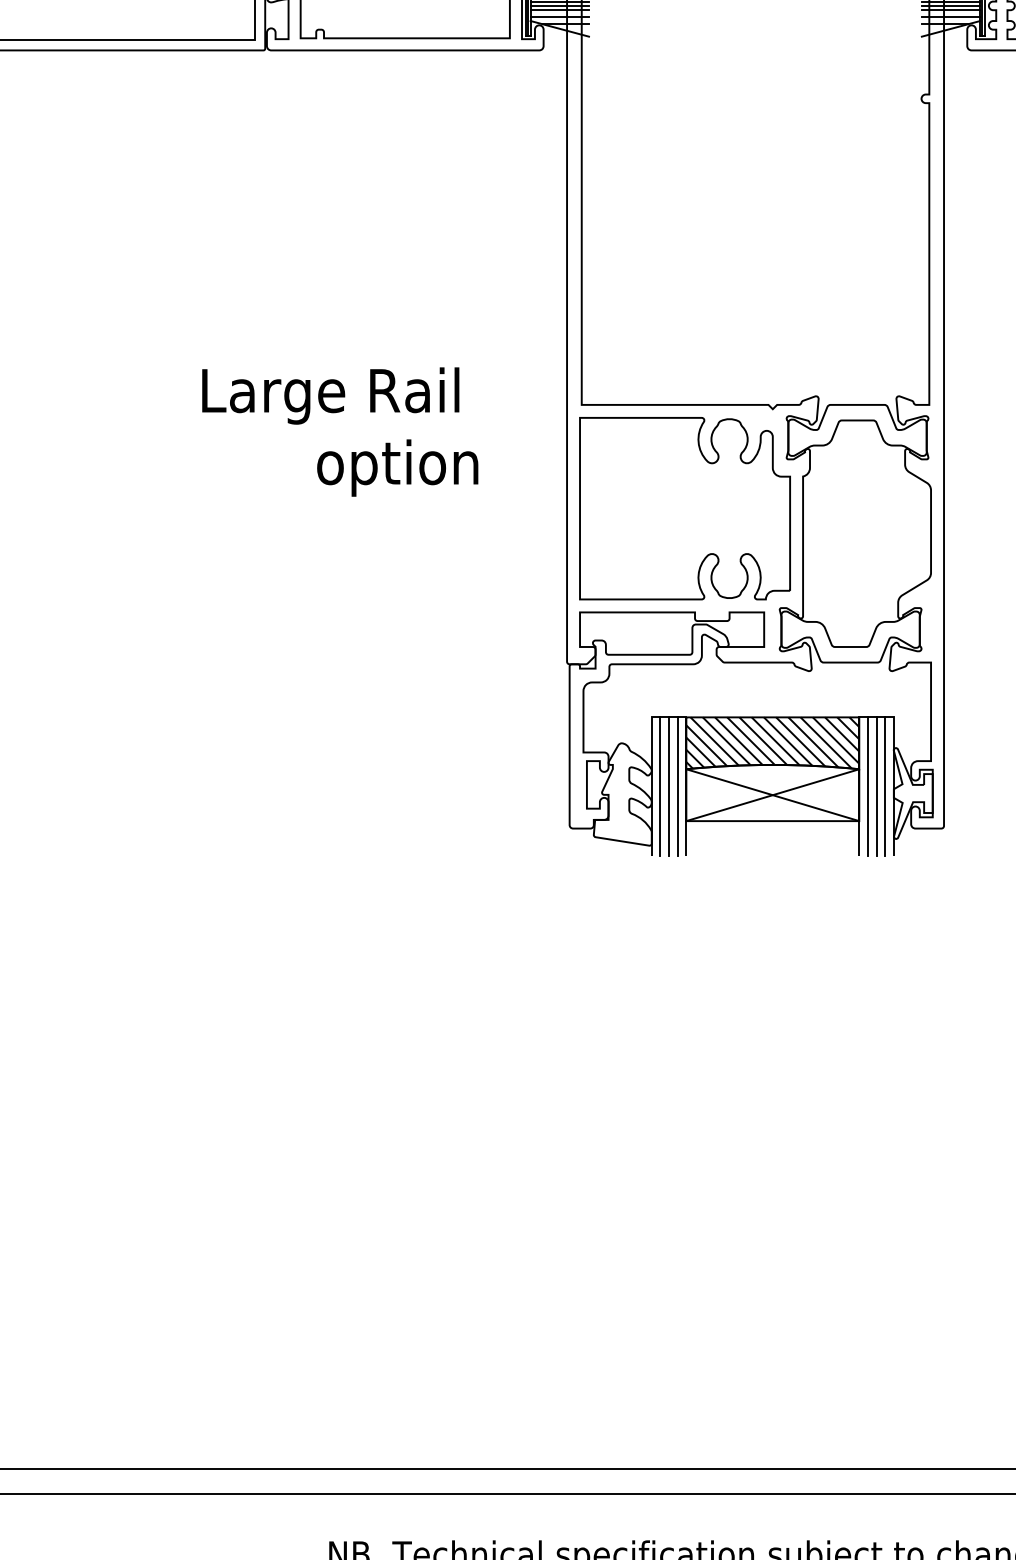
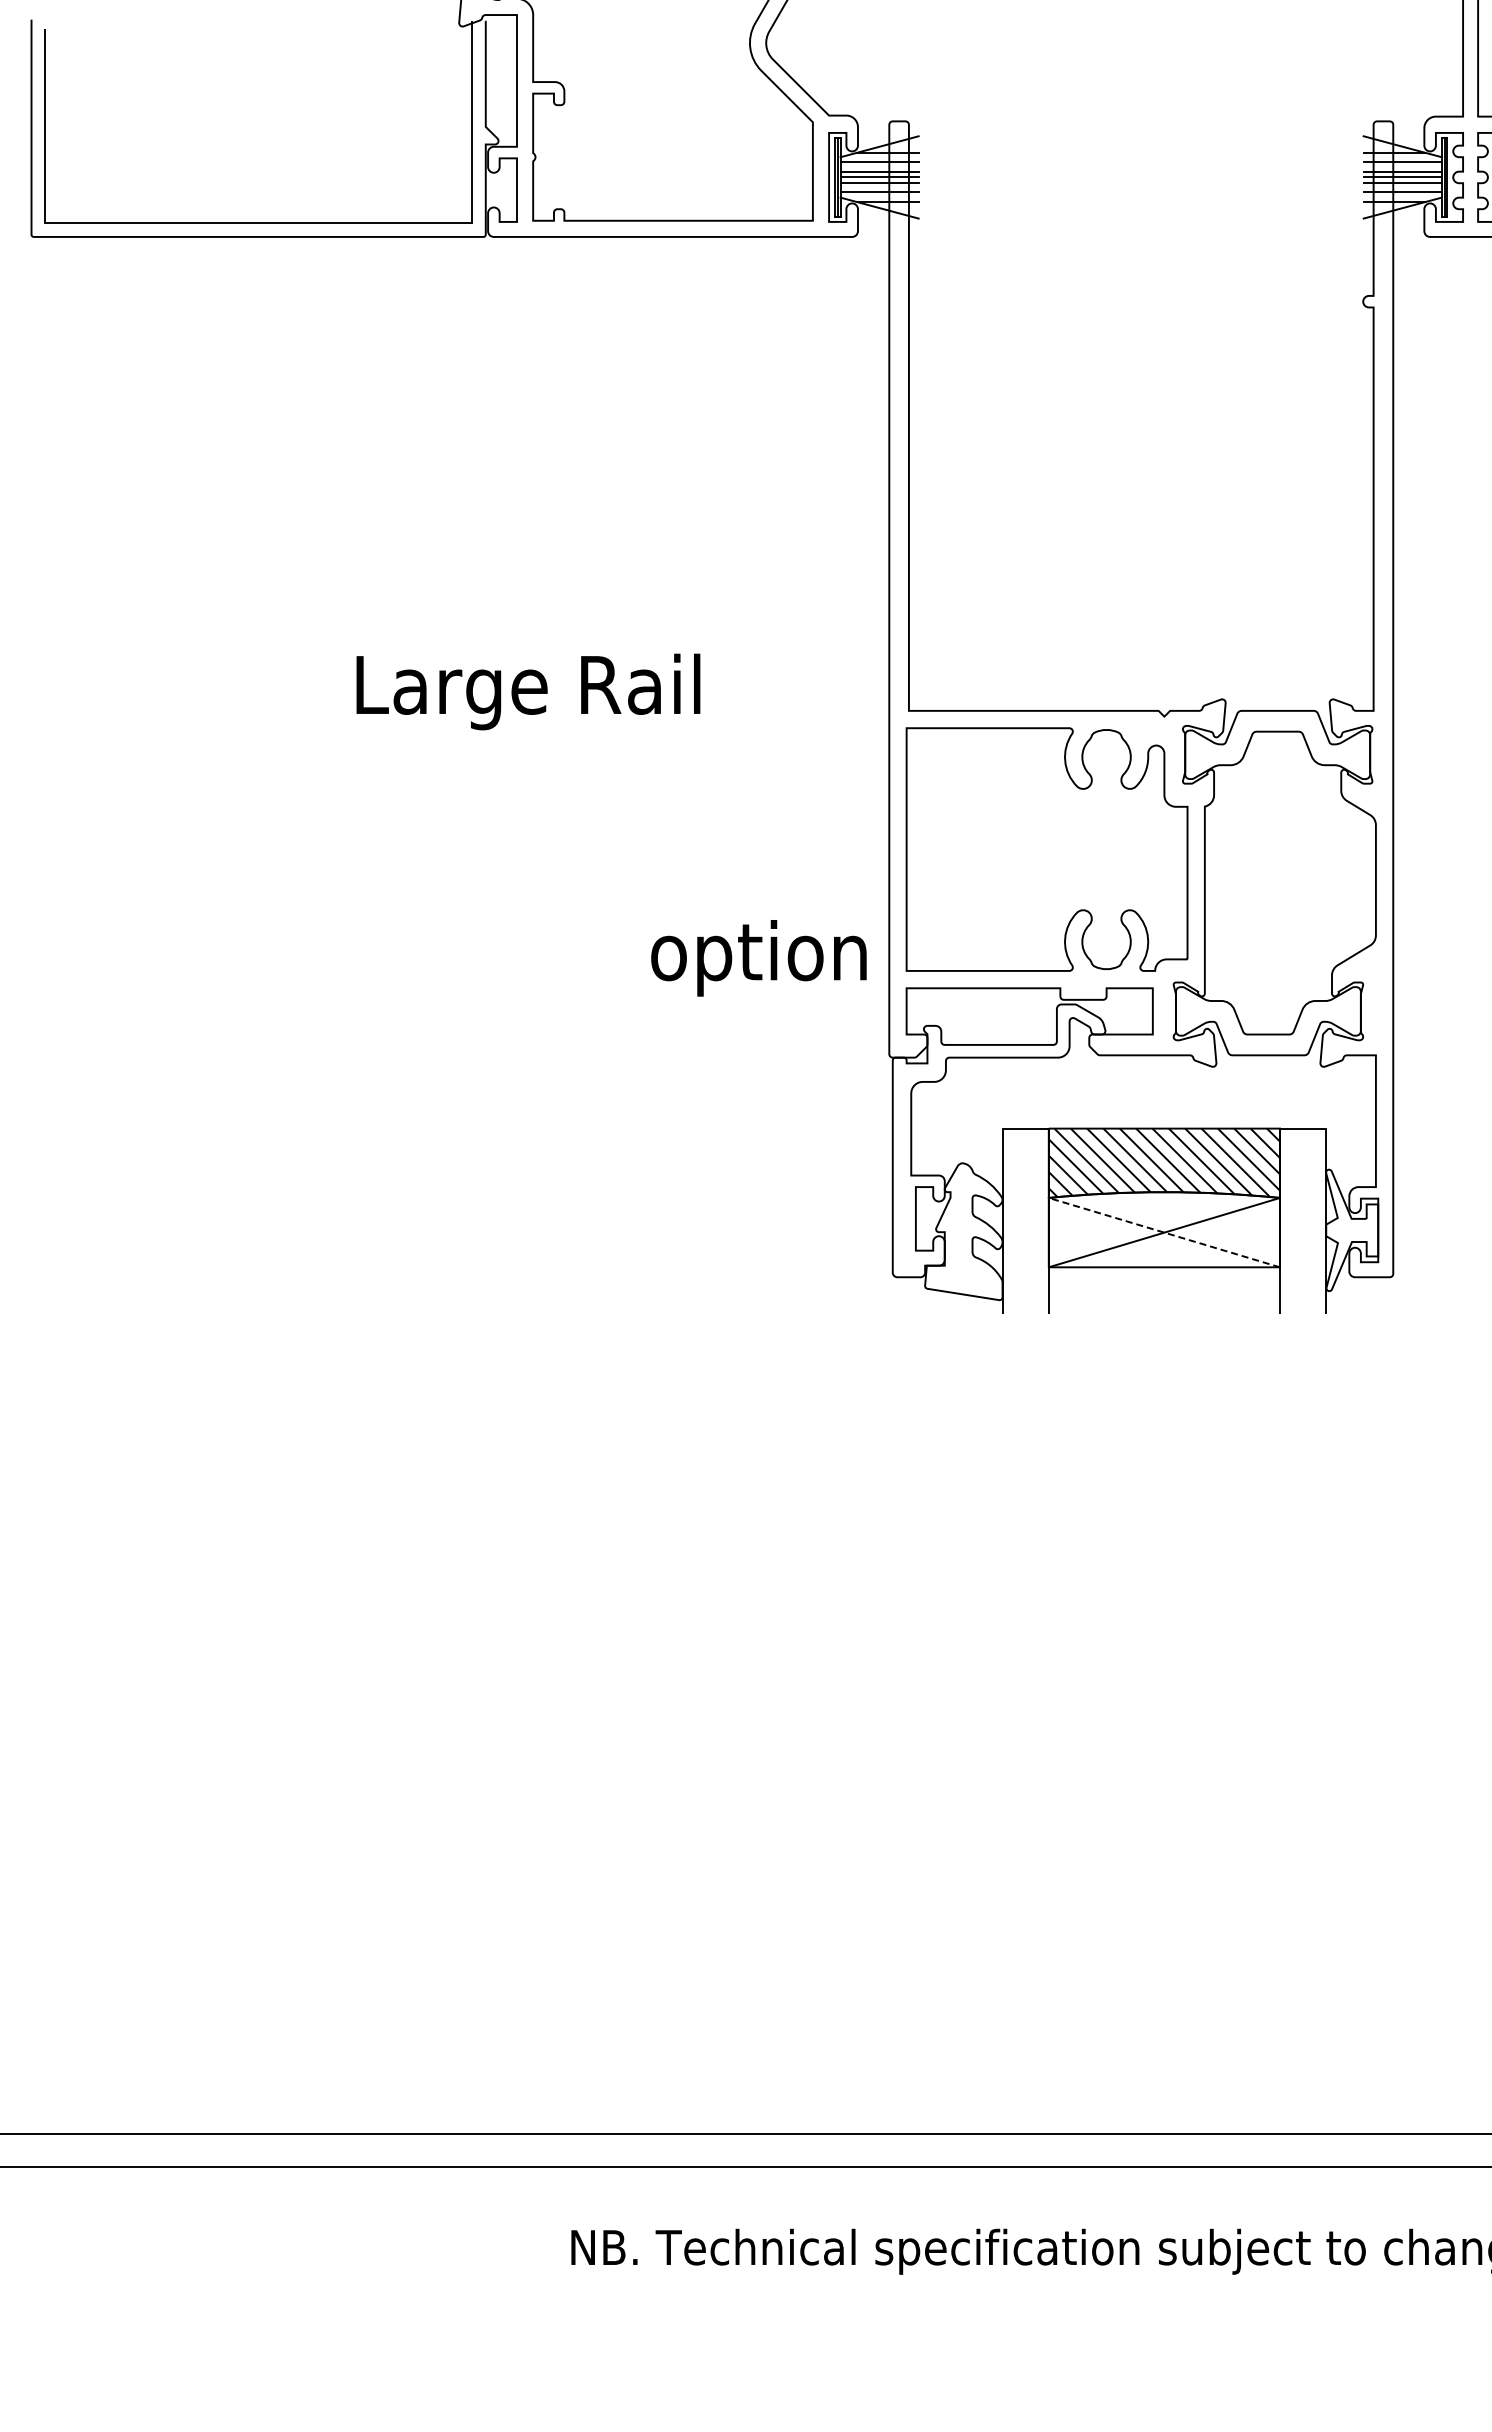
text: (330, 395) -> (528, 691), moved
text: (397, 468) -> (758, 958), moved
line: (660, 786) -> (1014, 1220), removed
line: (668, 786) -> (1025, 1220), removed
line: (677, 786) -> (1037, 1220), removed
line: (867, 786) -> (1291, 1220), removed
line: (876, 786) -> (1303, 1220), removed
line: (885, 786) -> (1314, 1220), removed
line: (772, 795) -> (1164, 1232), solid -> dashed

